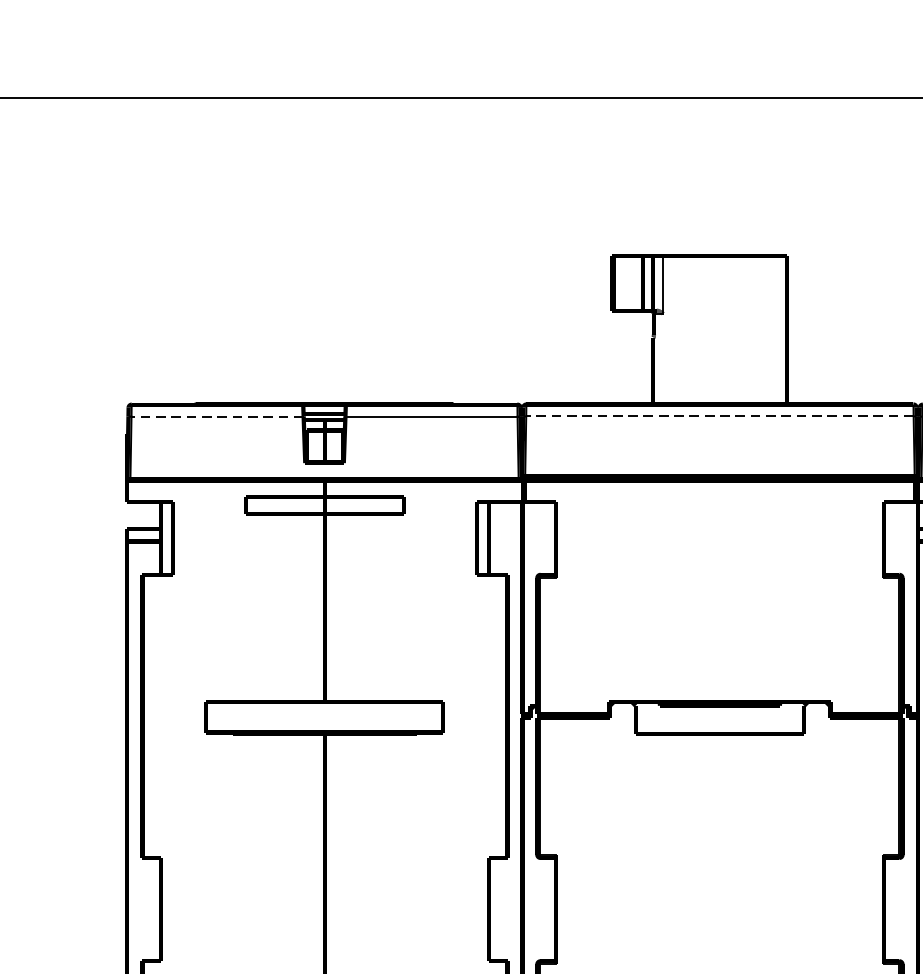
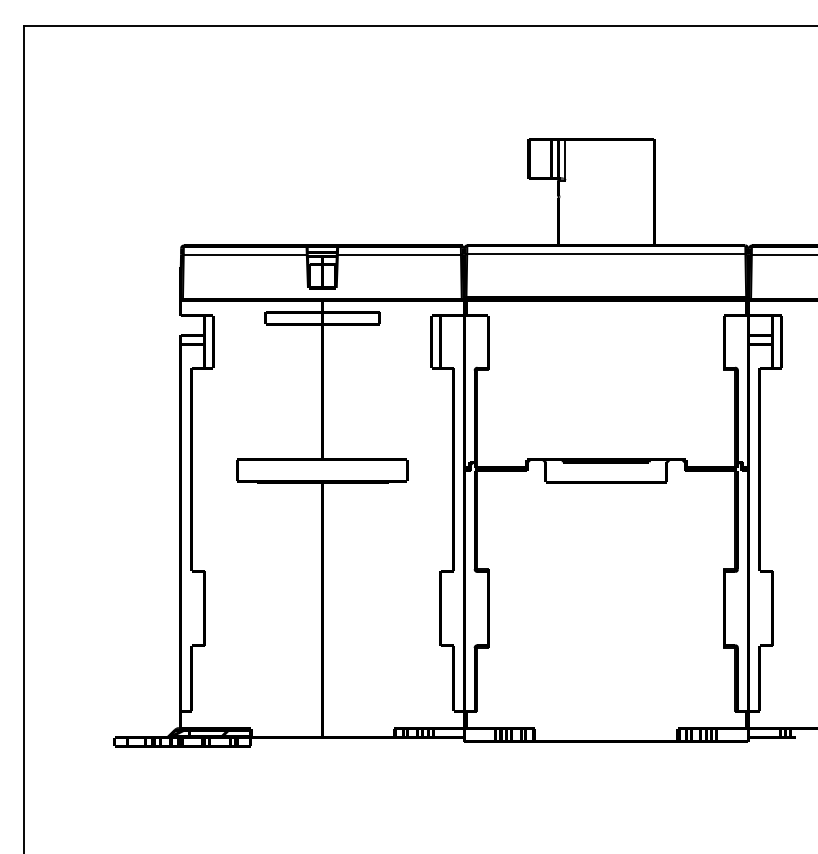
line: (217, 416) -> (245, 254), dashed -> solid
line: (718, 416) -> (605, 254), dashed -> solid

